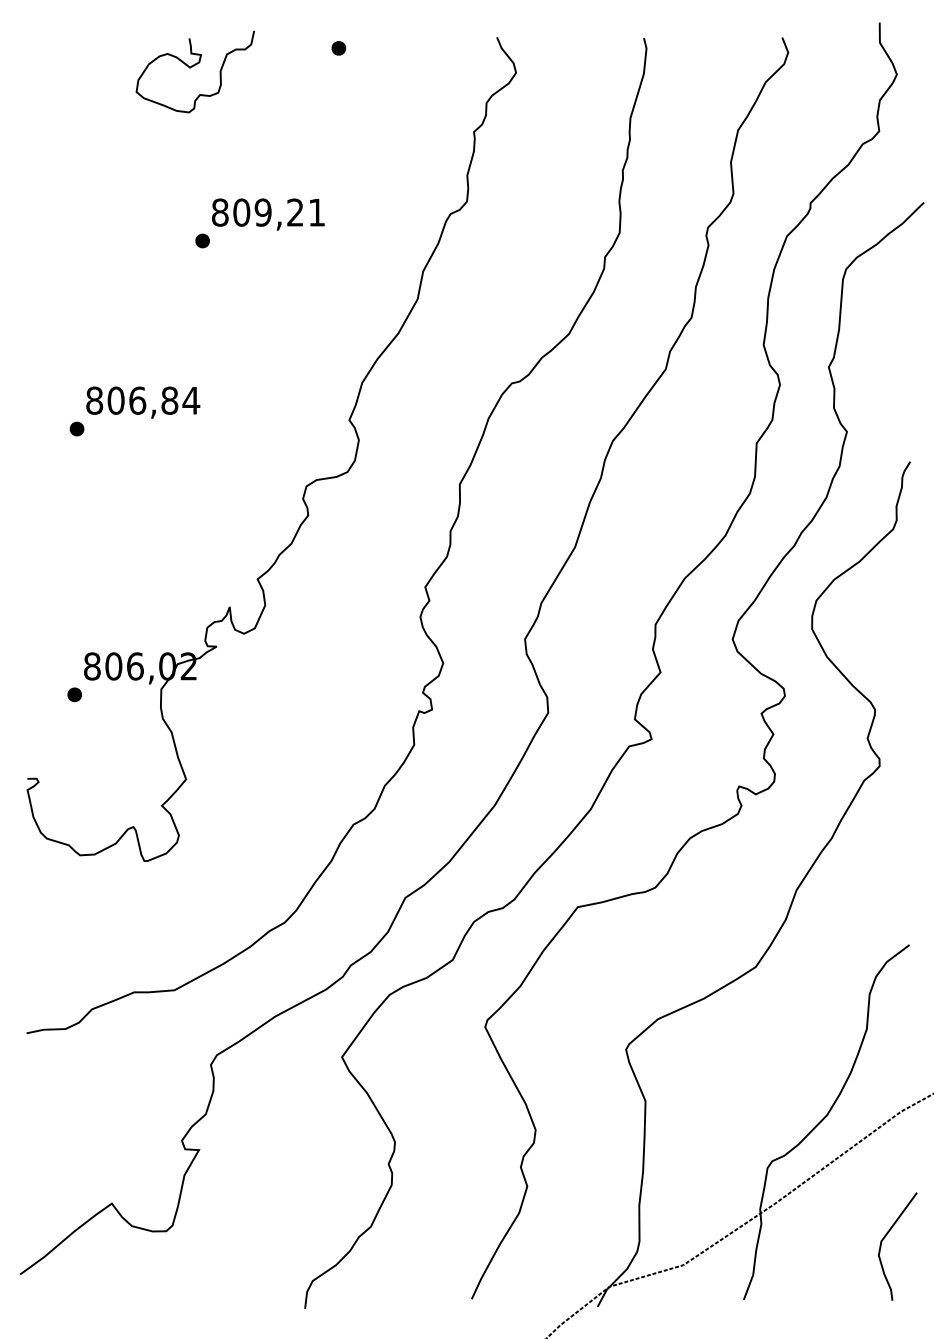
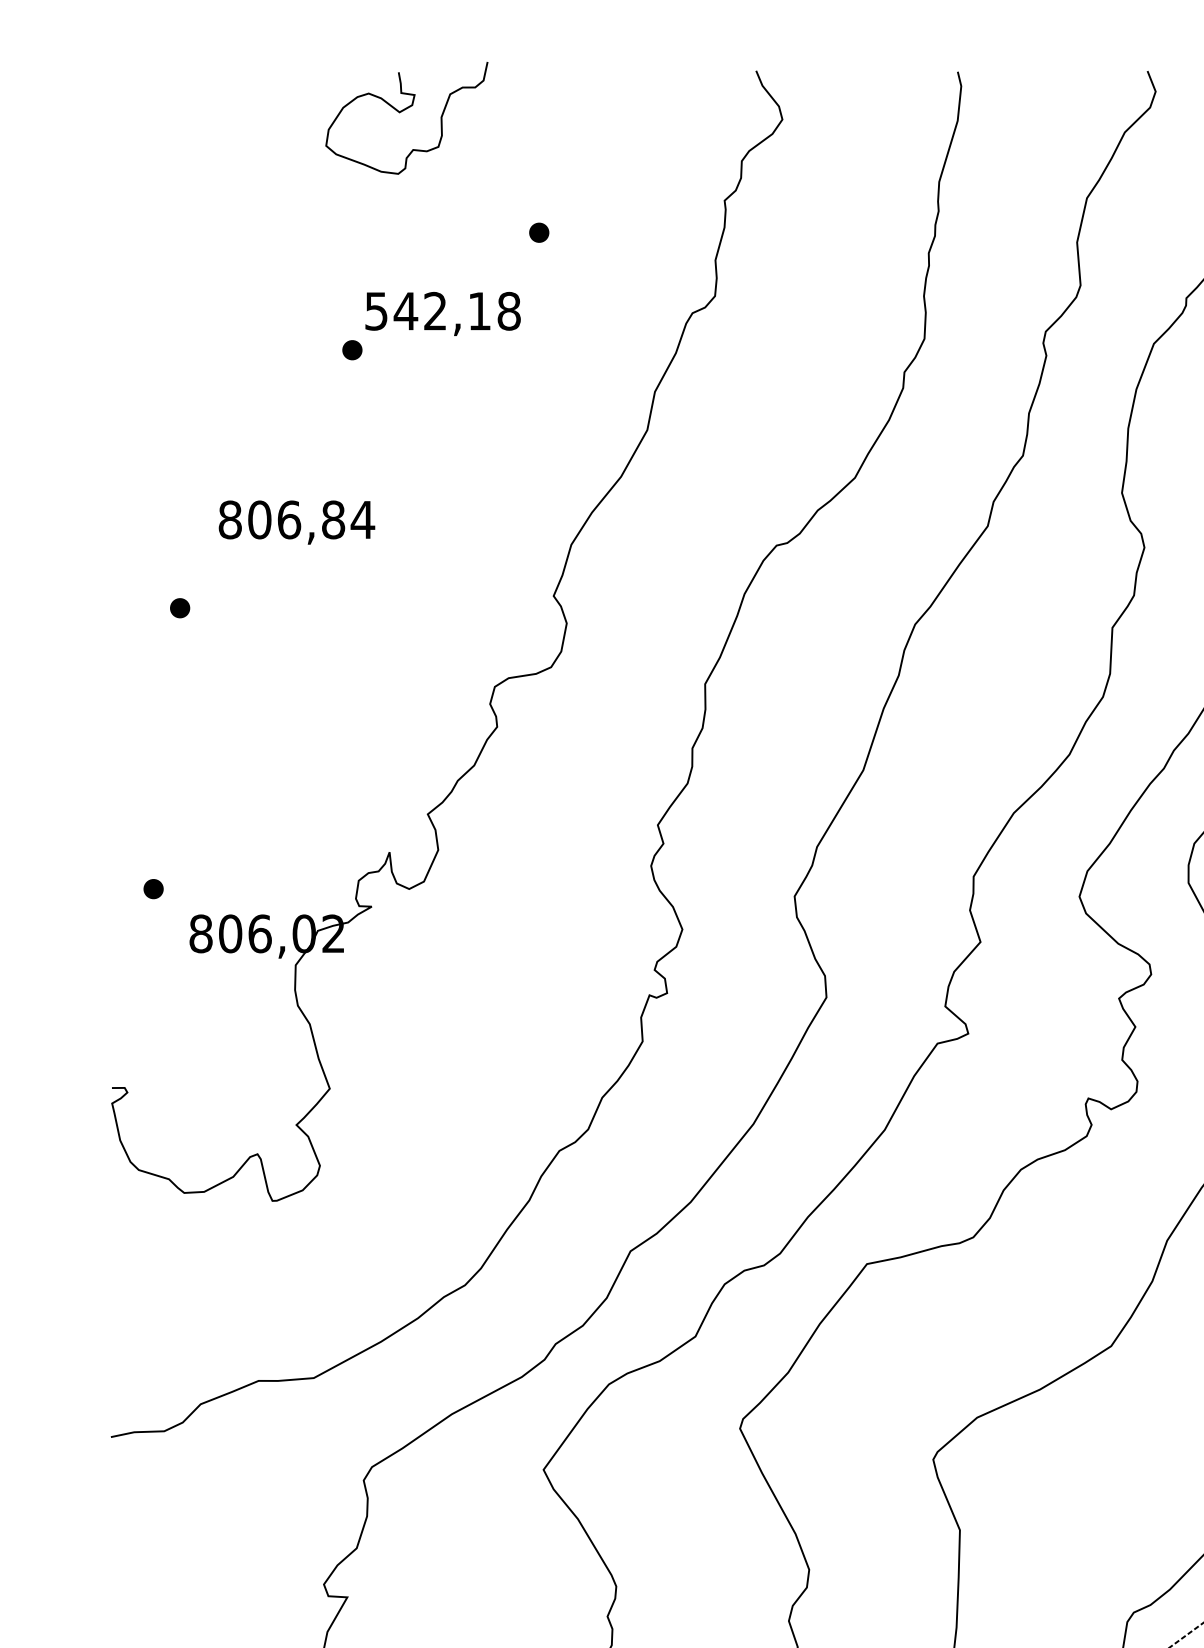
part: (338, 48) -> (538, 232), moved
part: (194, 71) -> (405, 117), moved
text: (268, 212) -> (442, 311), 809,21 -> 542,18
text: (143, 402) -> (297, 522), moved
part: (74, 694) -> (153, 888), moved

